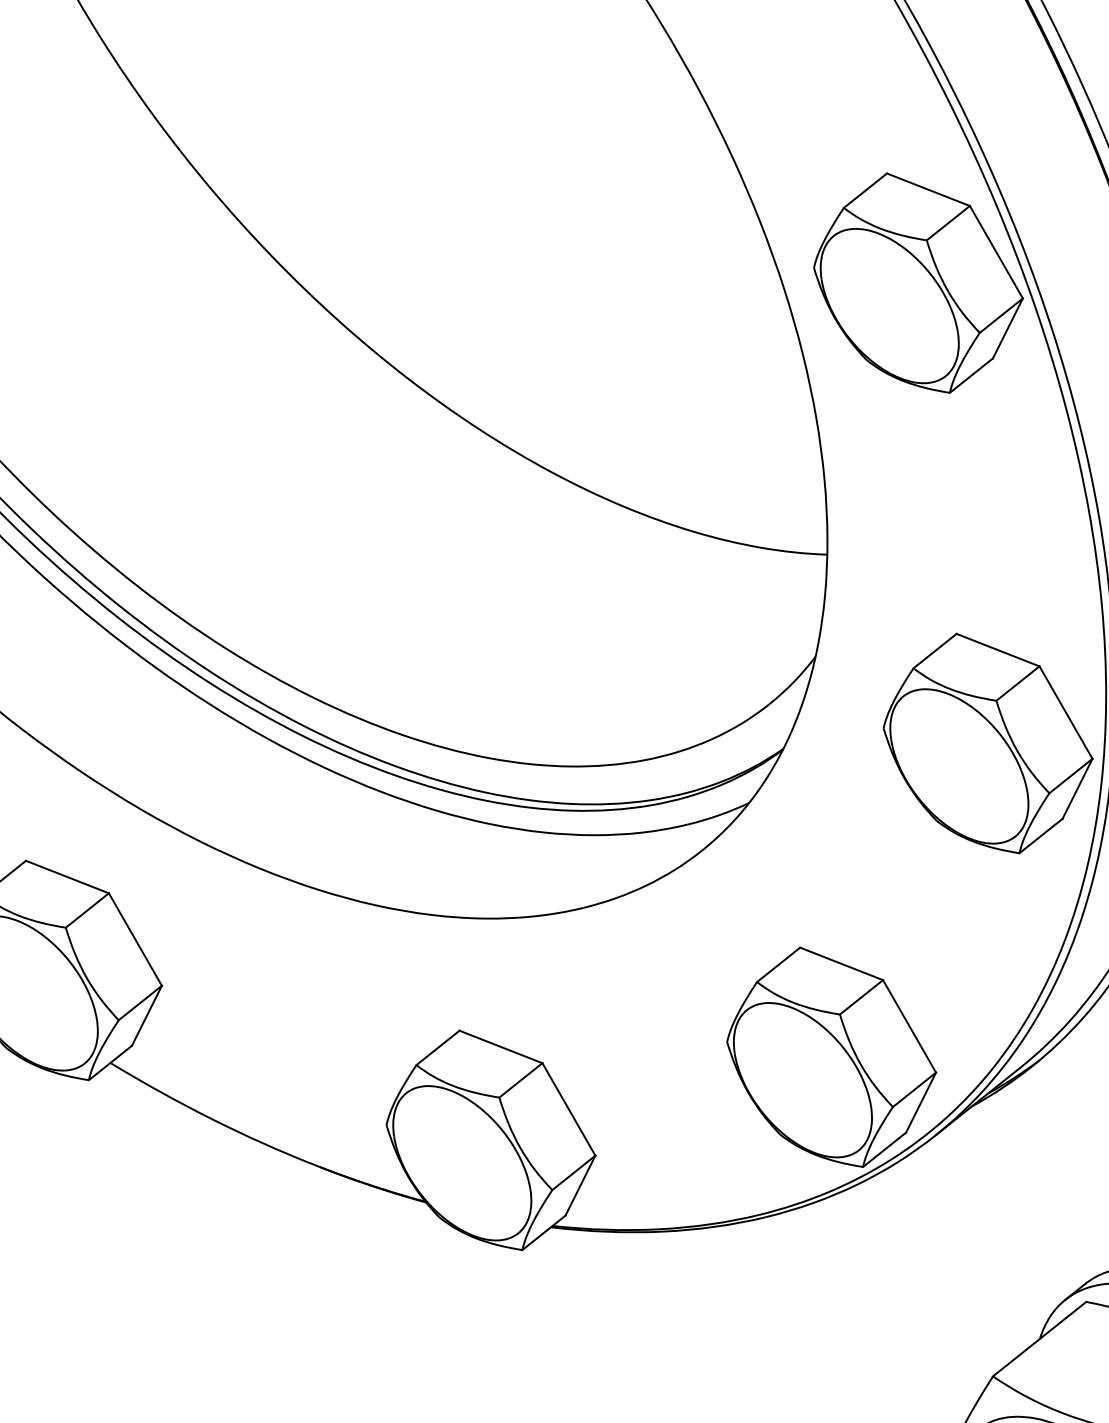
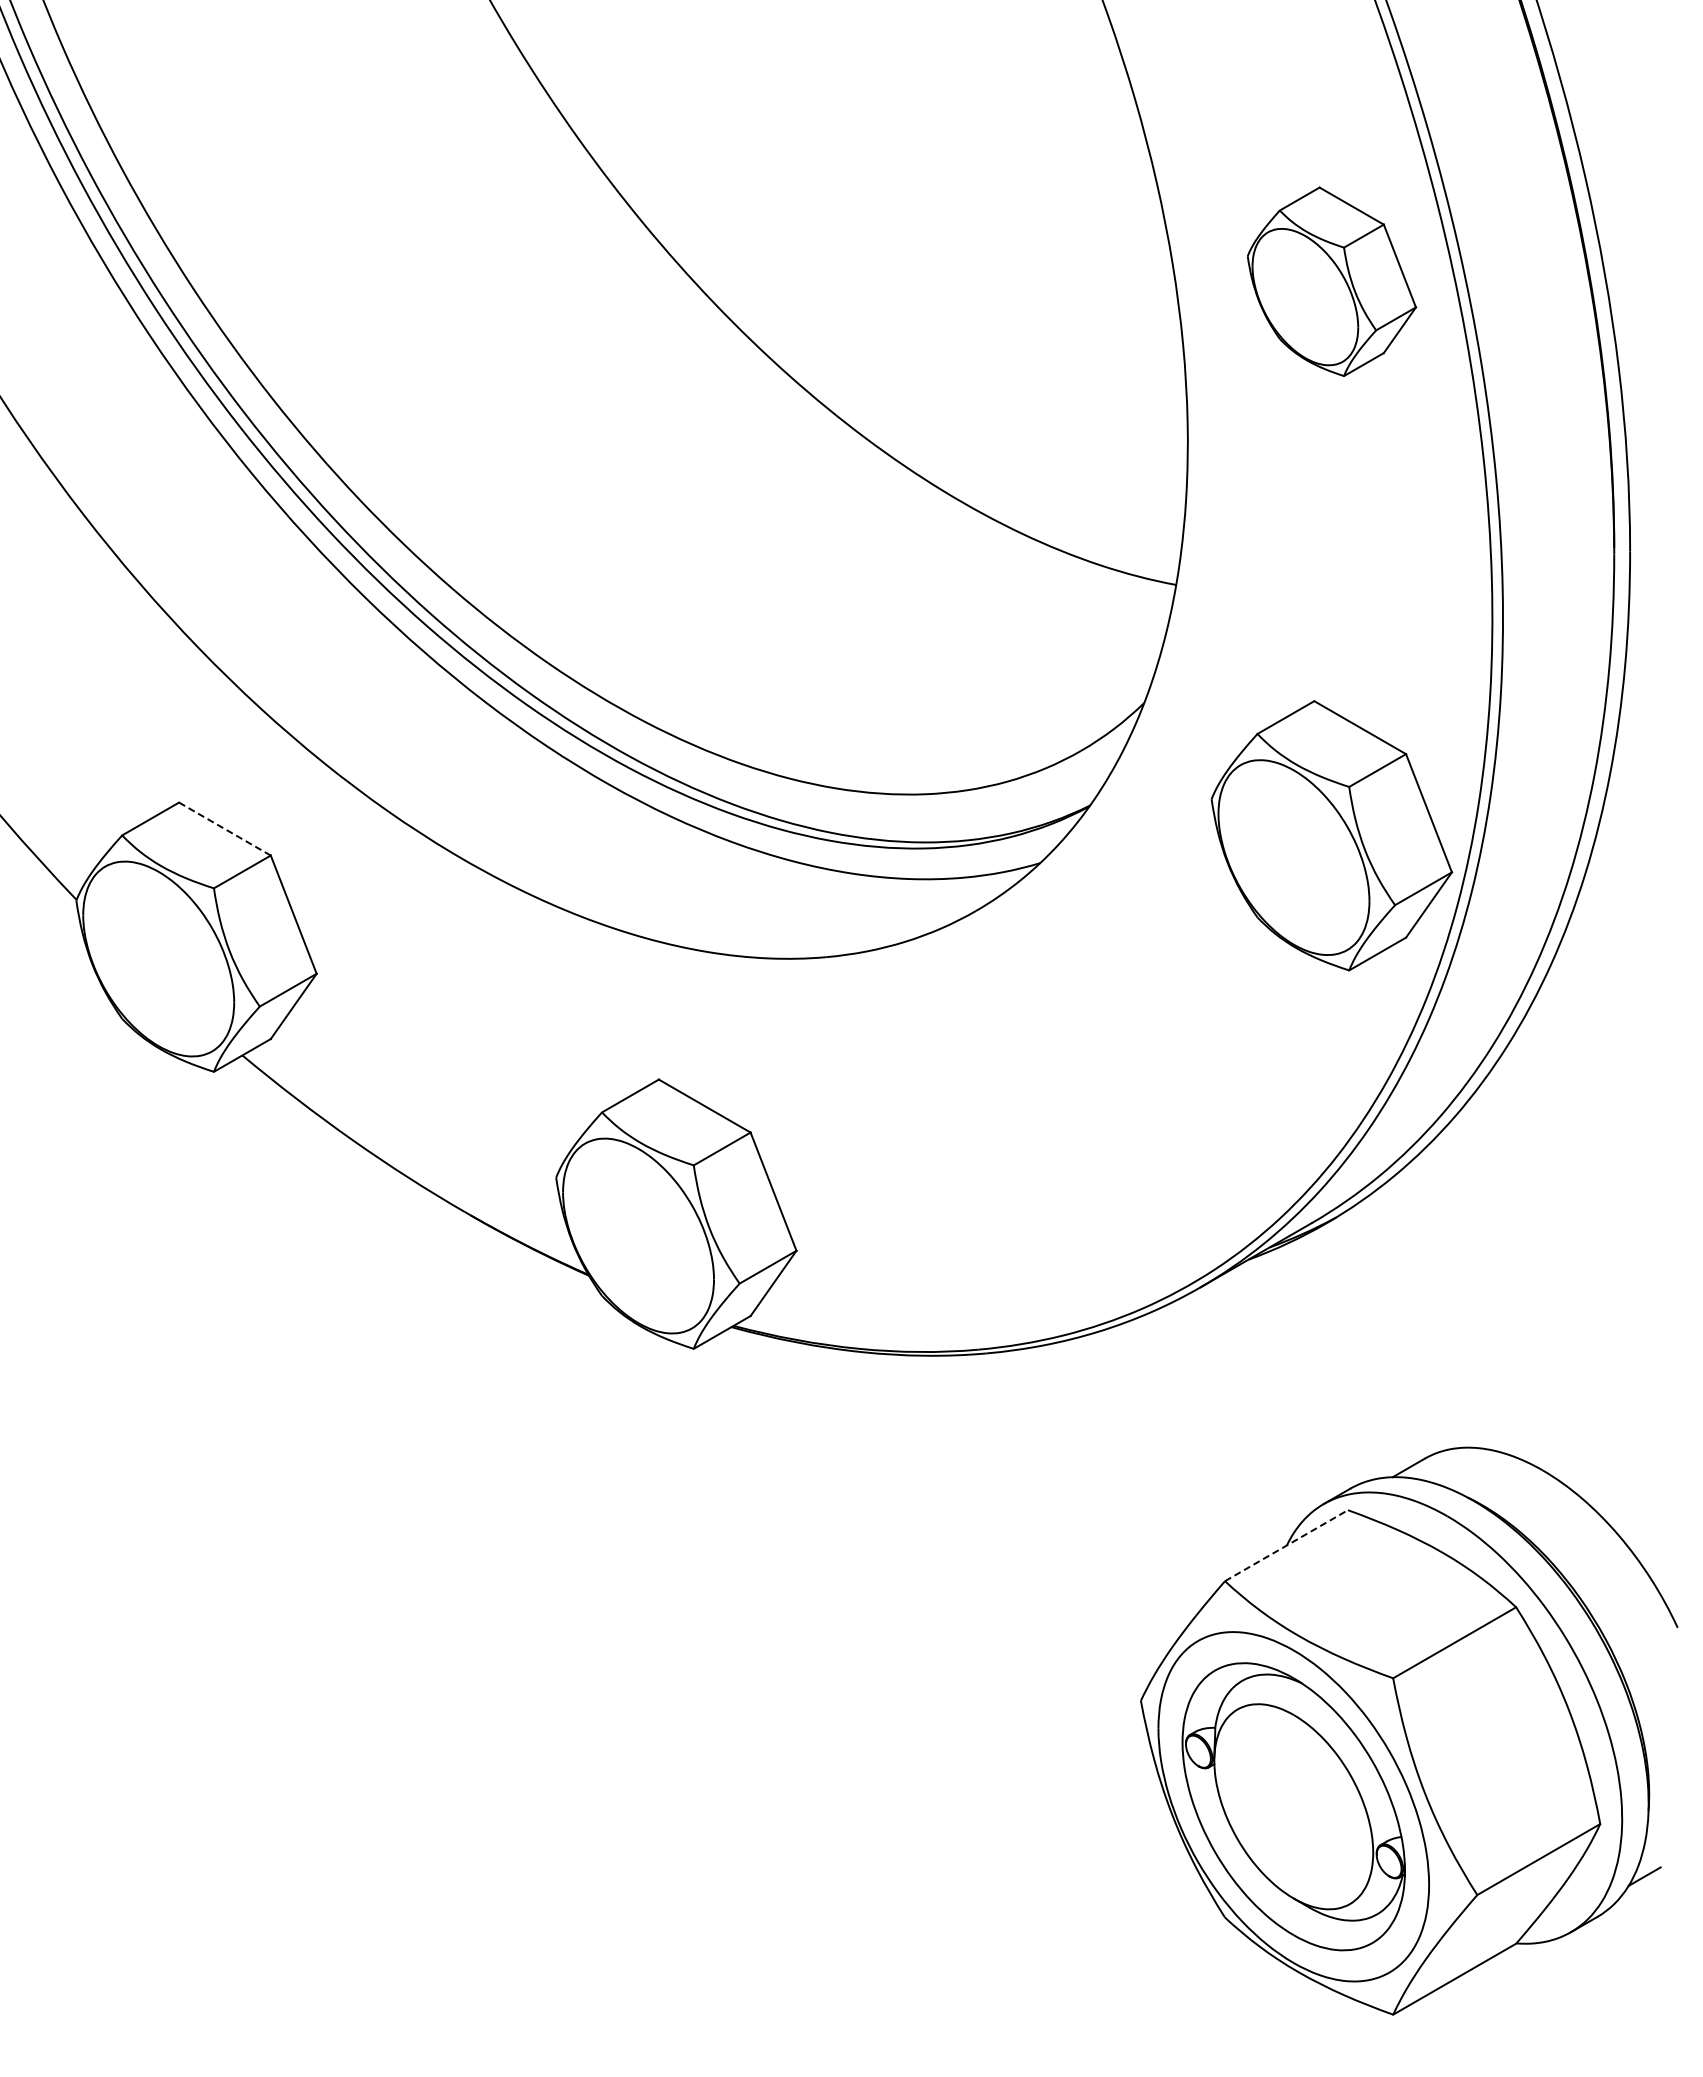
part: (918, 283) -> (1331, 281), size x0.7
line: (67, 877) -> (224, 829), solid -> dashed
part: (832, 1056) -> (1092, 1176), removed
line: (1039, 1338) -> (1286, 1545), solid -> dashed

